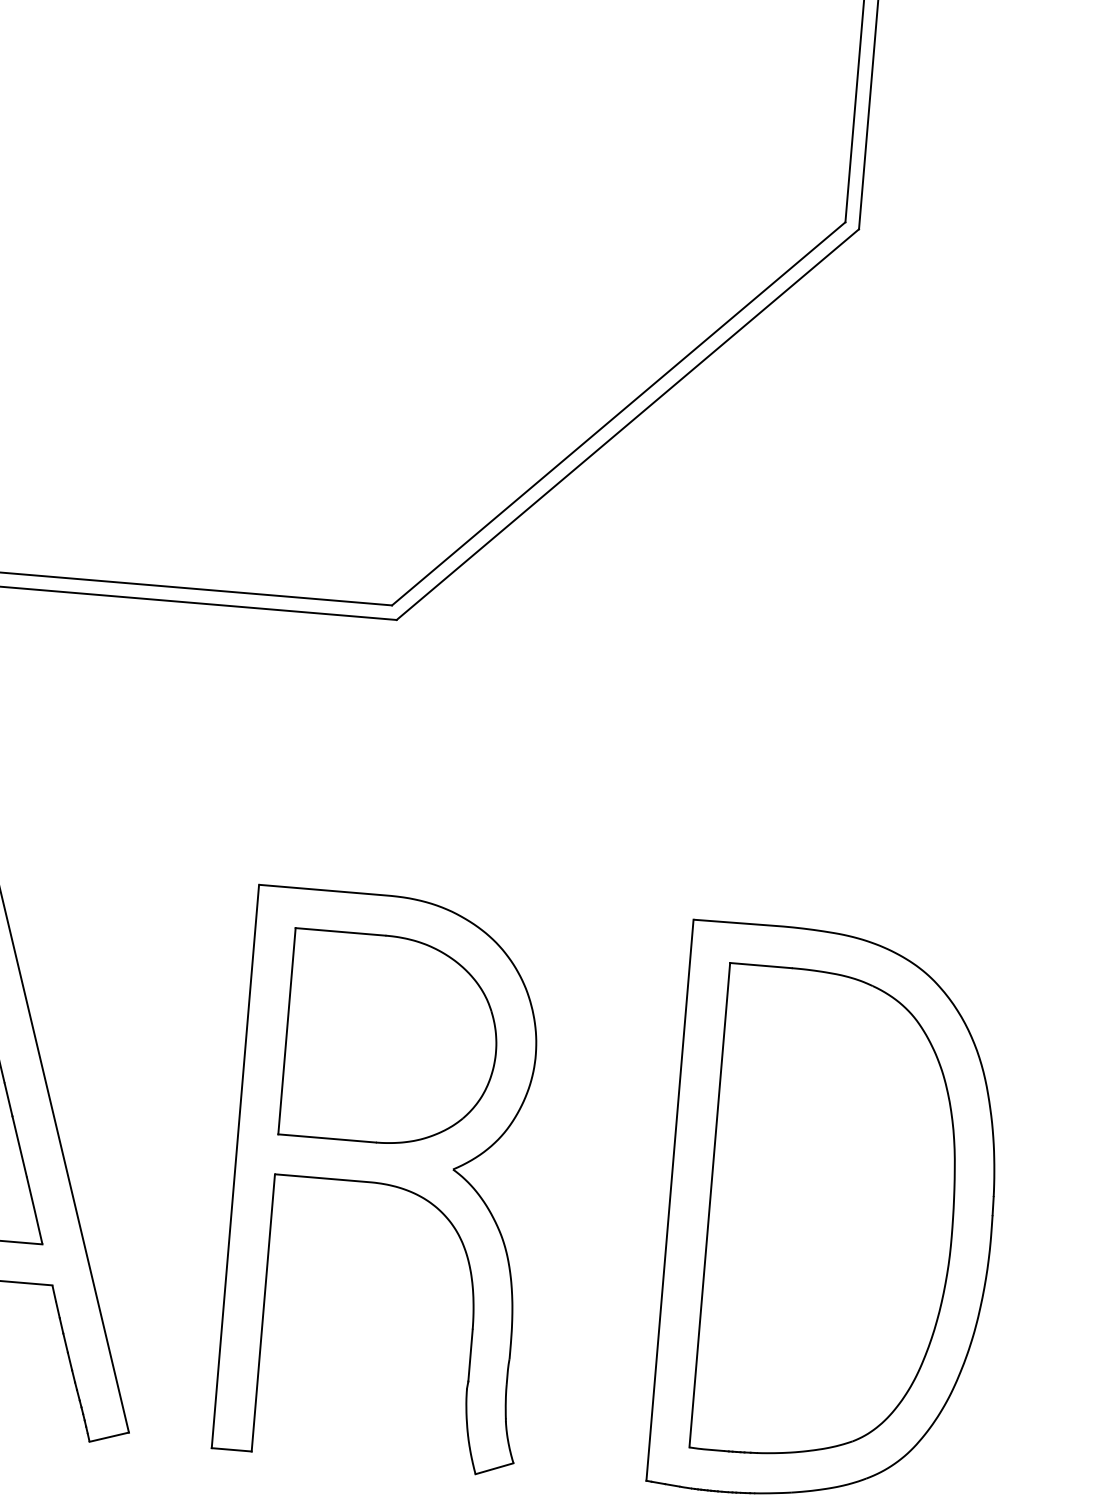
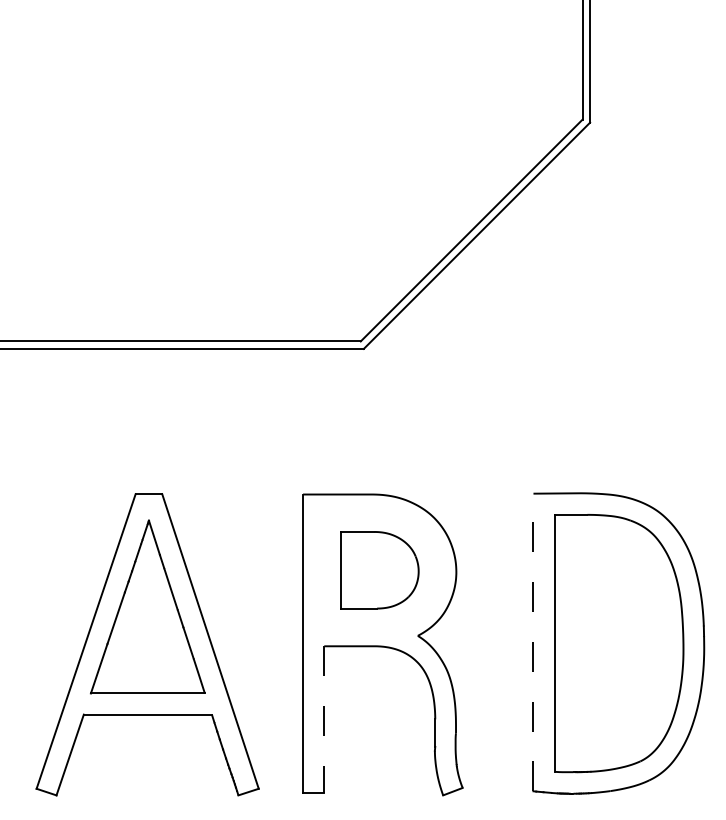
part: (391, 1038) -> (379, 569), size x0.7
line: (670, 1200) -> (533, 642), solid -> dashed
line: (263, 1312) -> (324, 719), solid -> dashed

